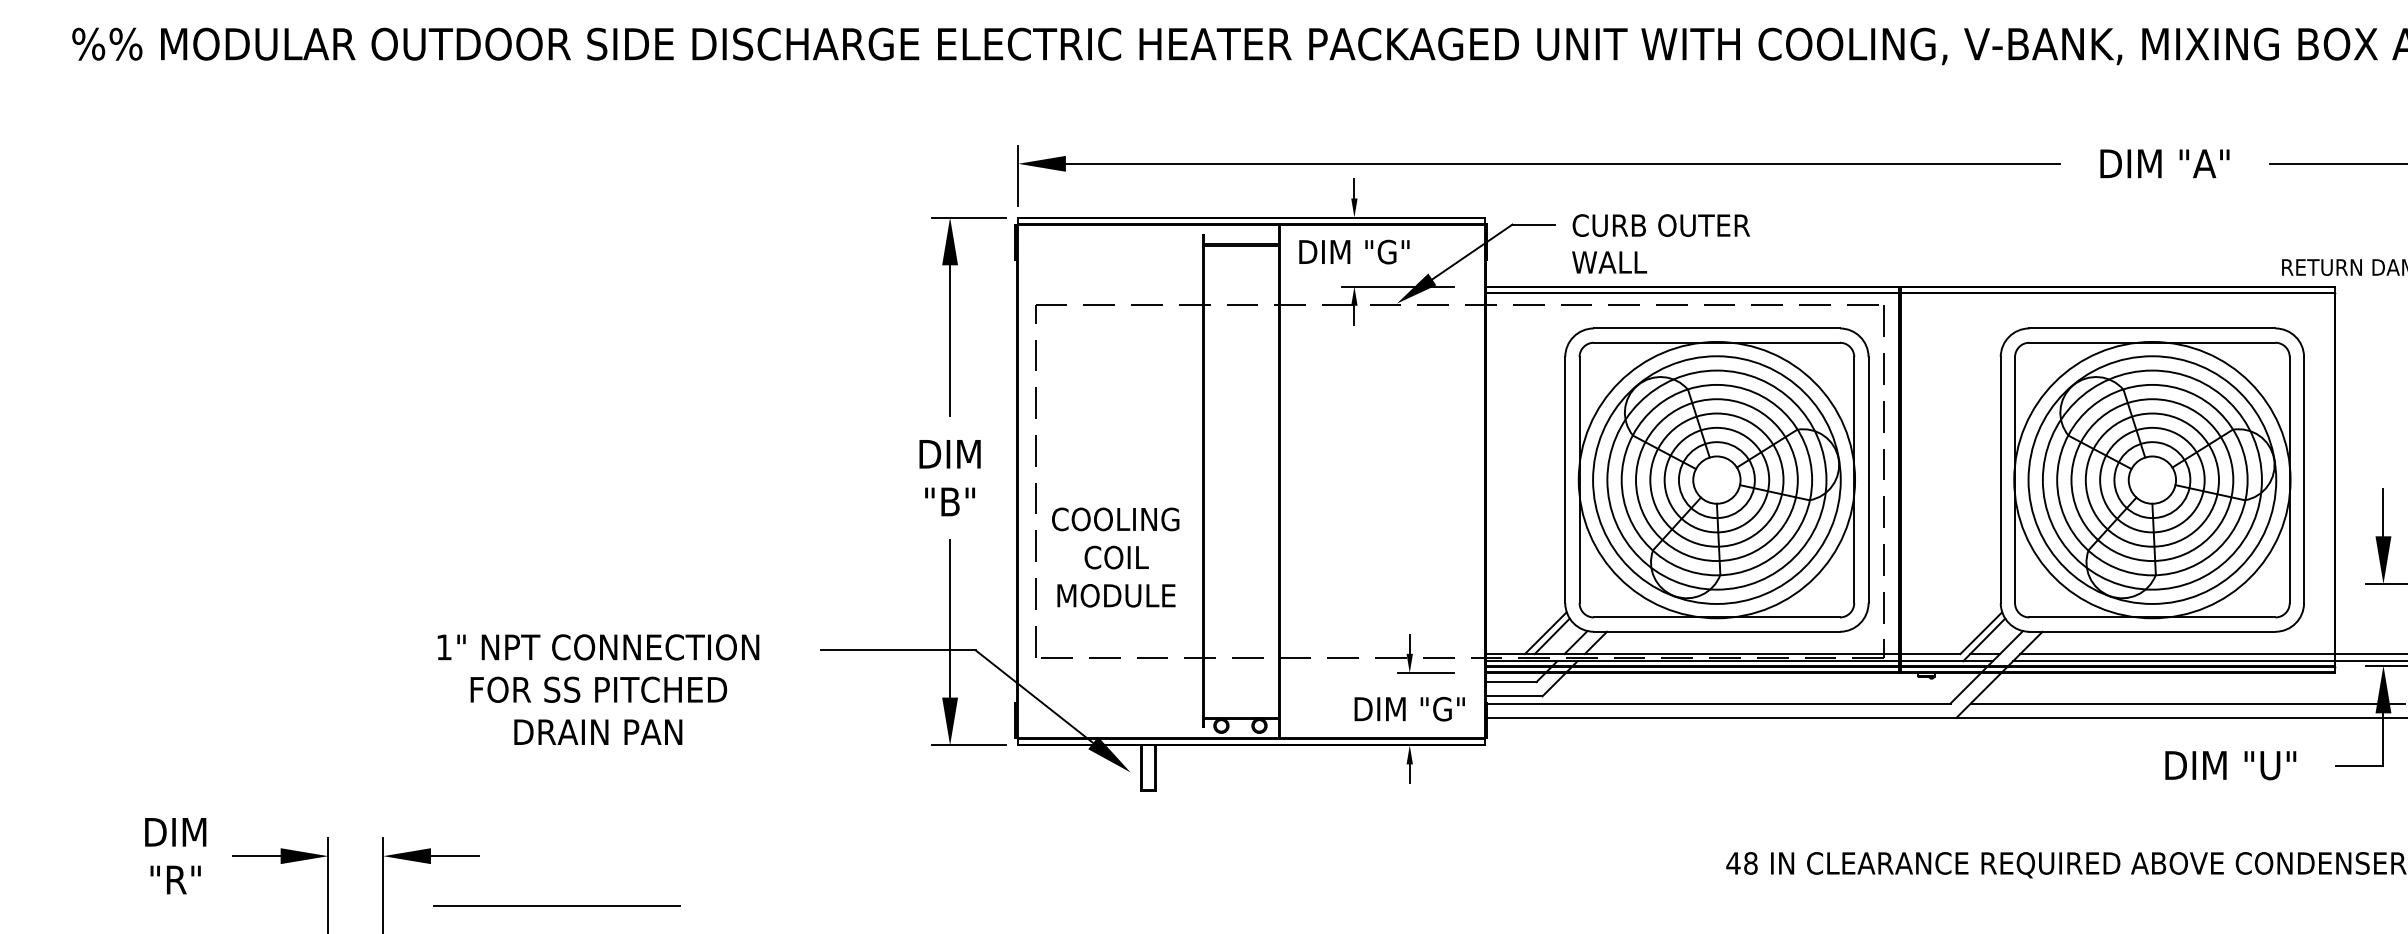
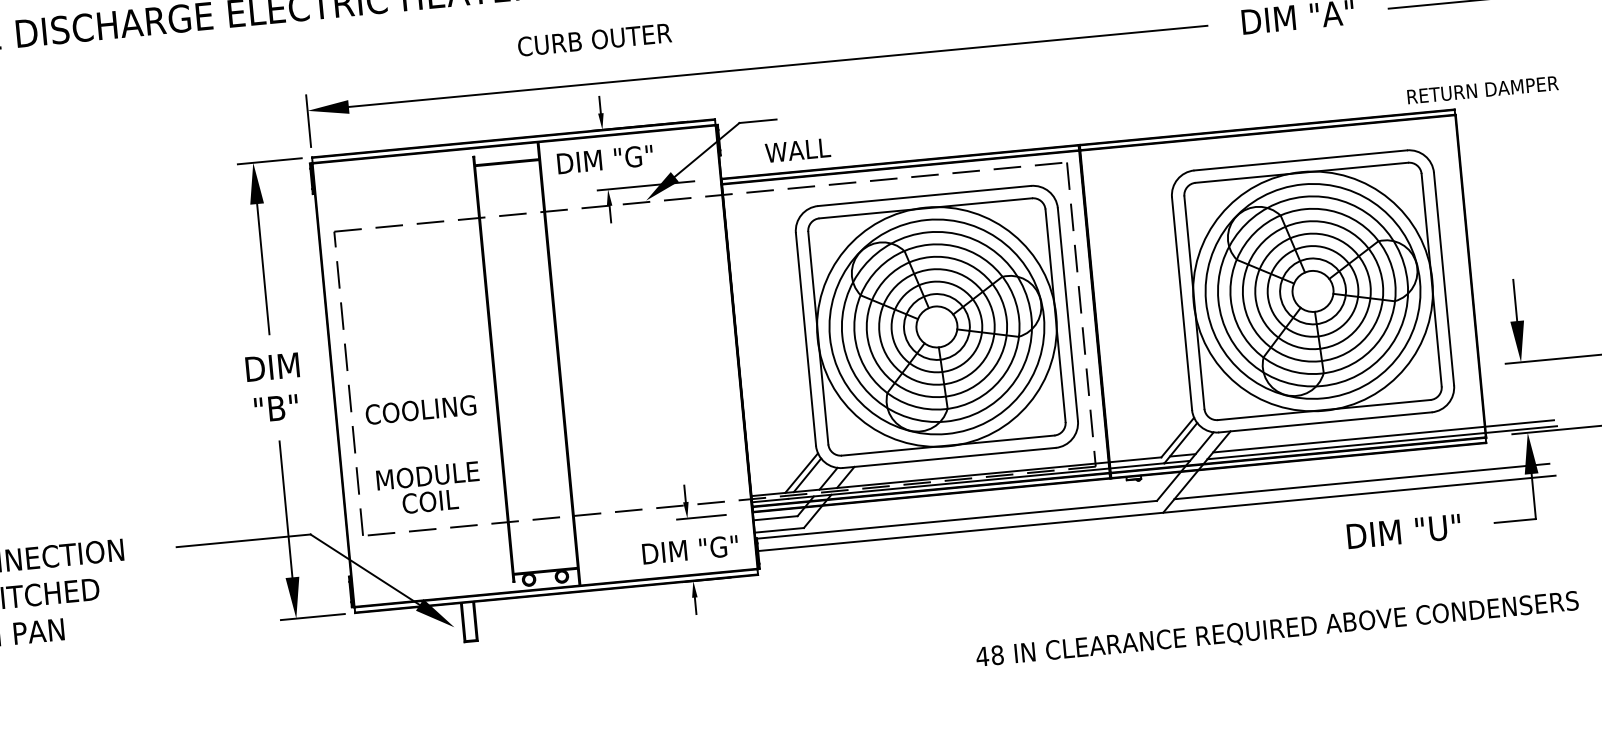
text: (1660, 225) -> (594, 39), moved
text: (1609, 262) -> (797, 150), moved
text: (1116, 557) -> (430, 501), moved

